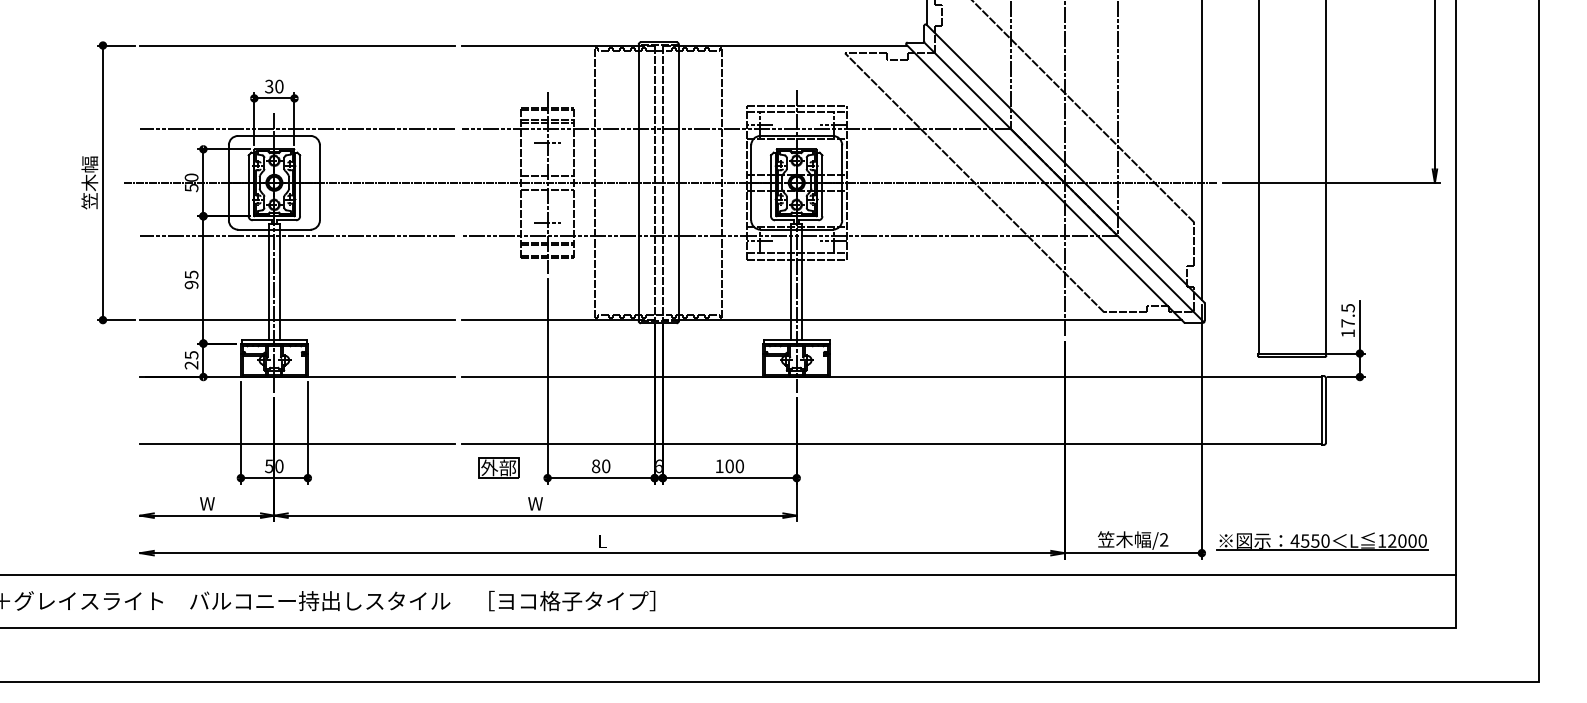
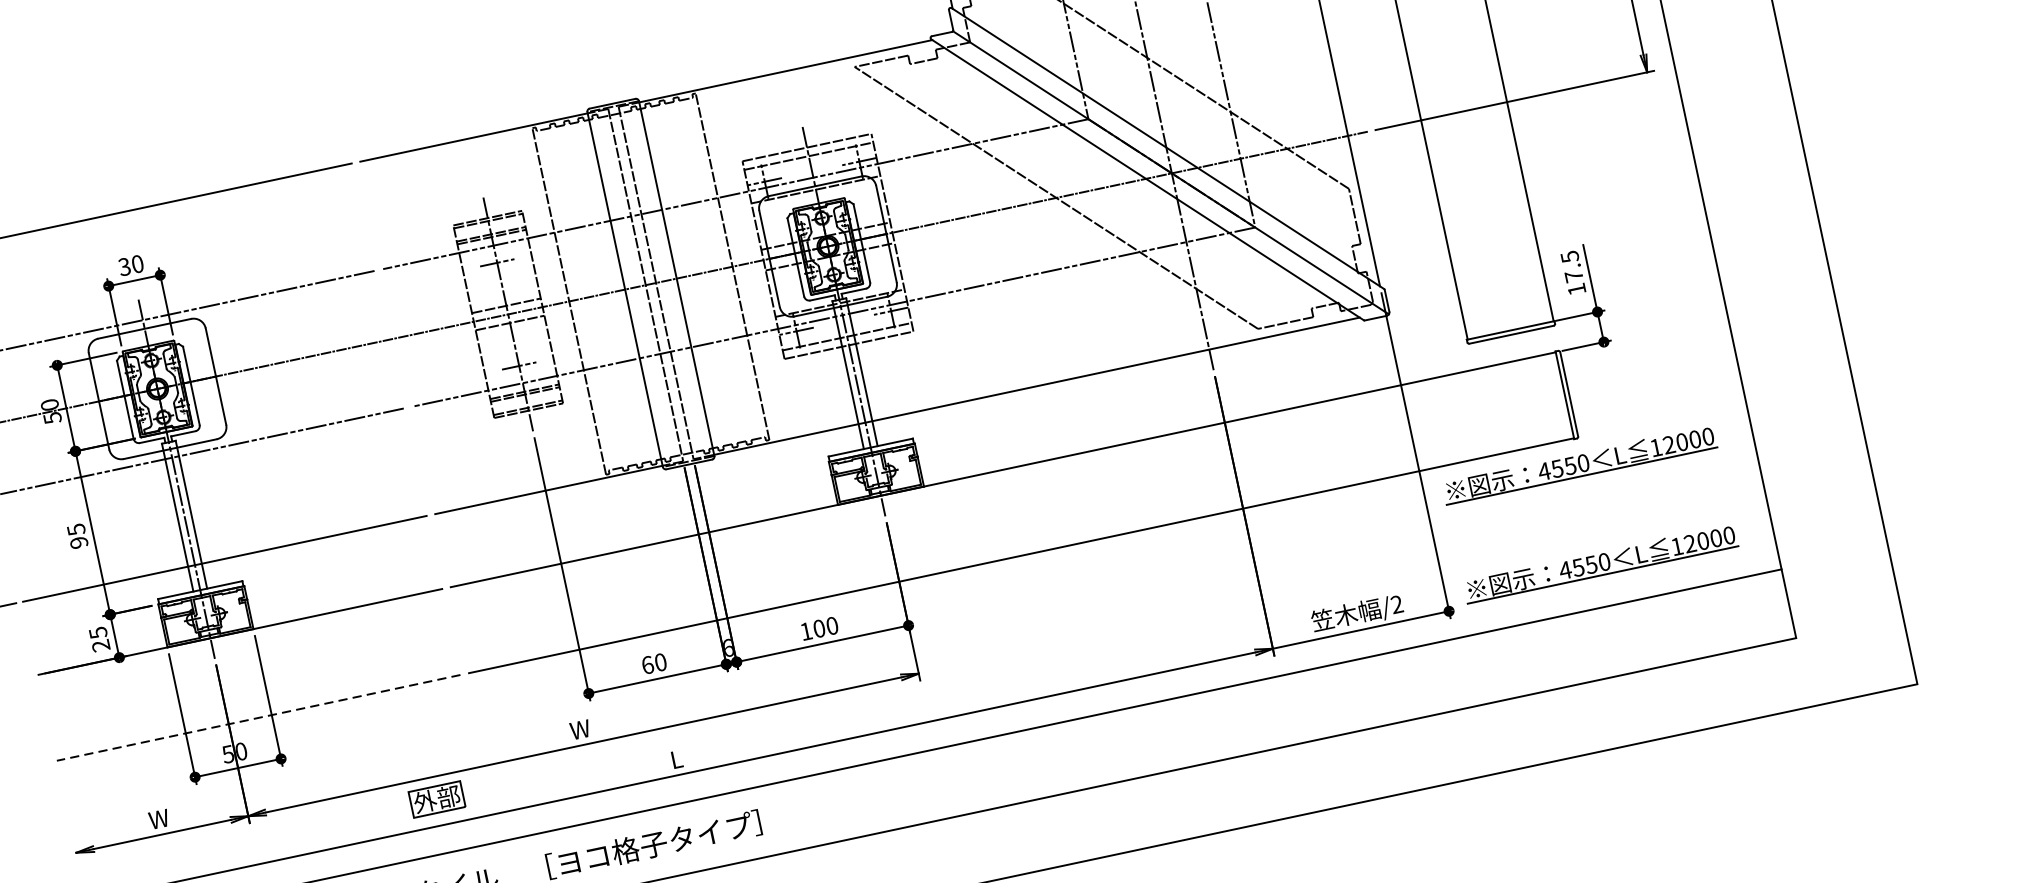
line: (297, 443) -> (258, 717), solid -> dashed
part: (1322, 464) -> (1579, 464), added
text: (596, 466) -> (648, 665), 80 -> 60
part: (498, 467) -> (436, 798), moved

